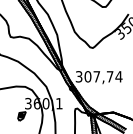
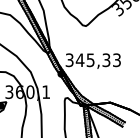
text: (103, 76) -> (98, 59), 307,74 -> 345,33

